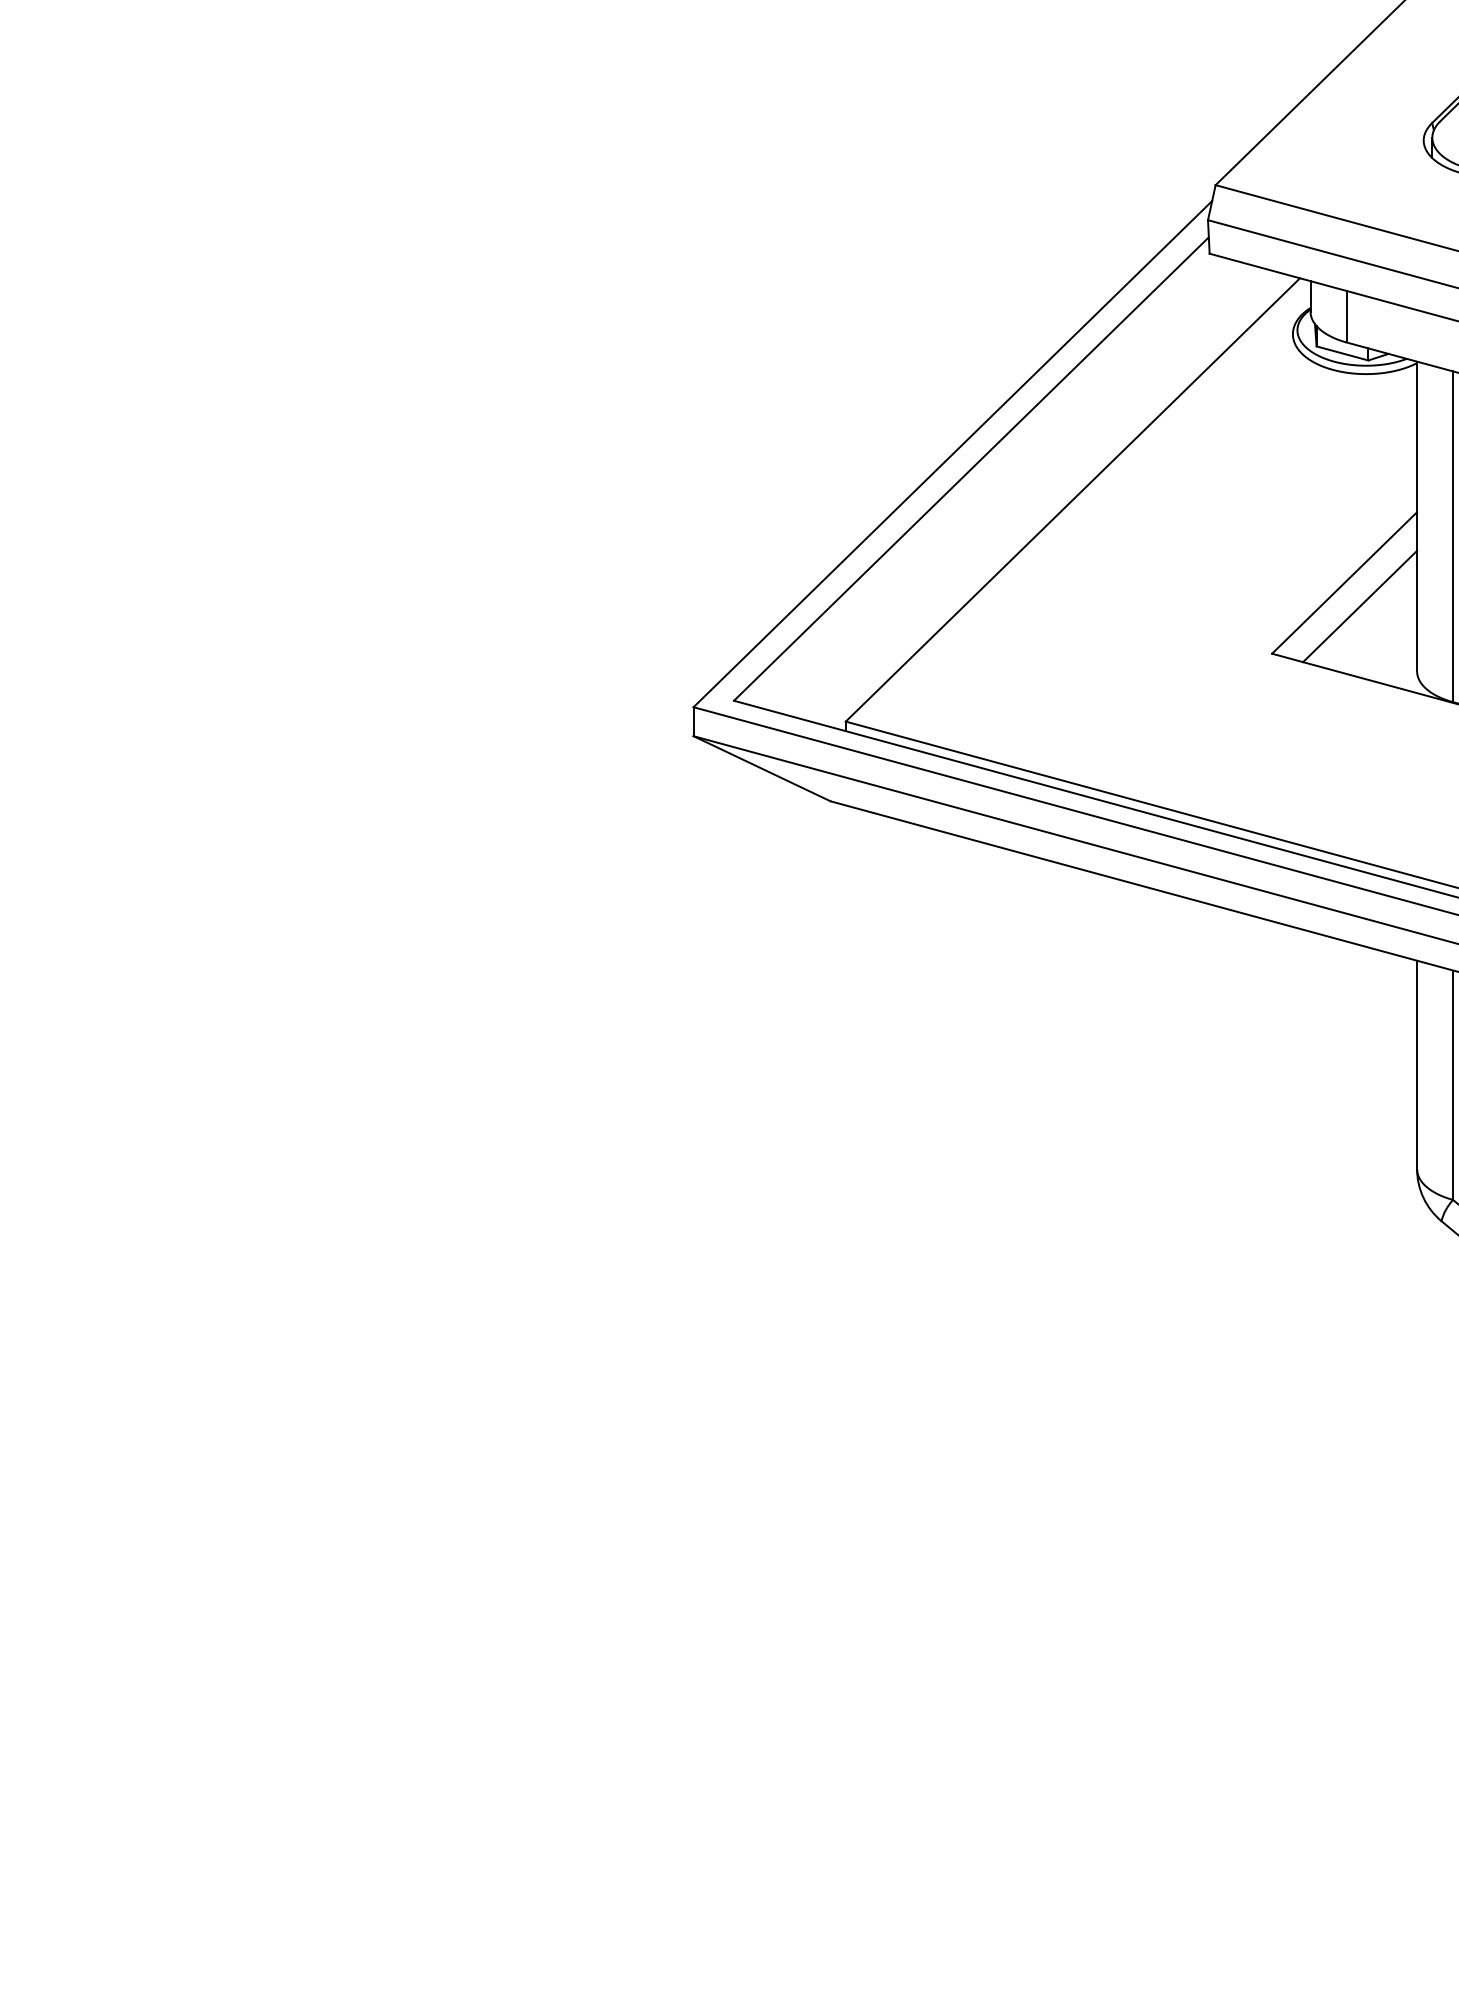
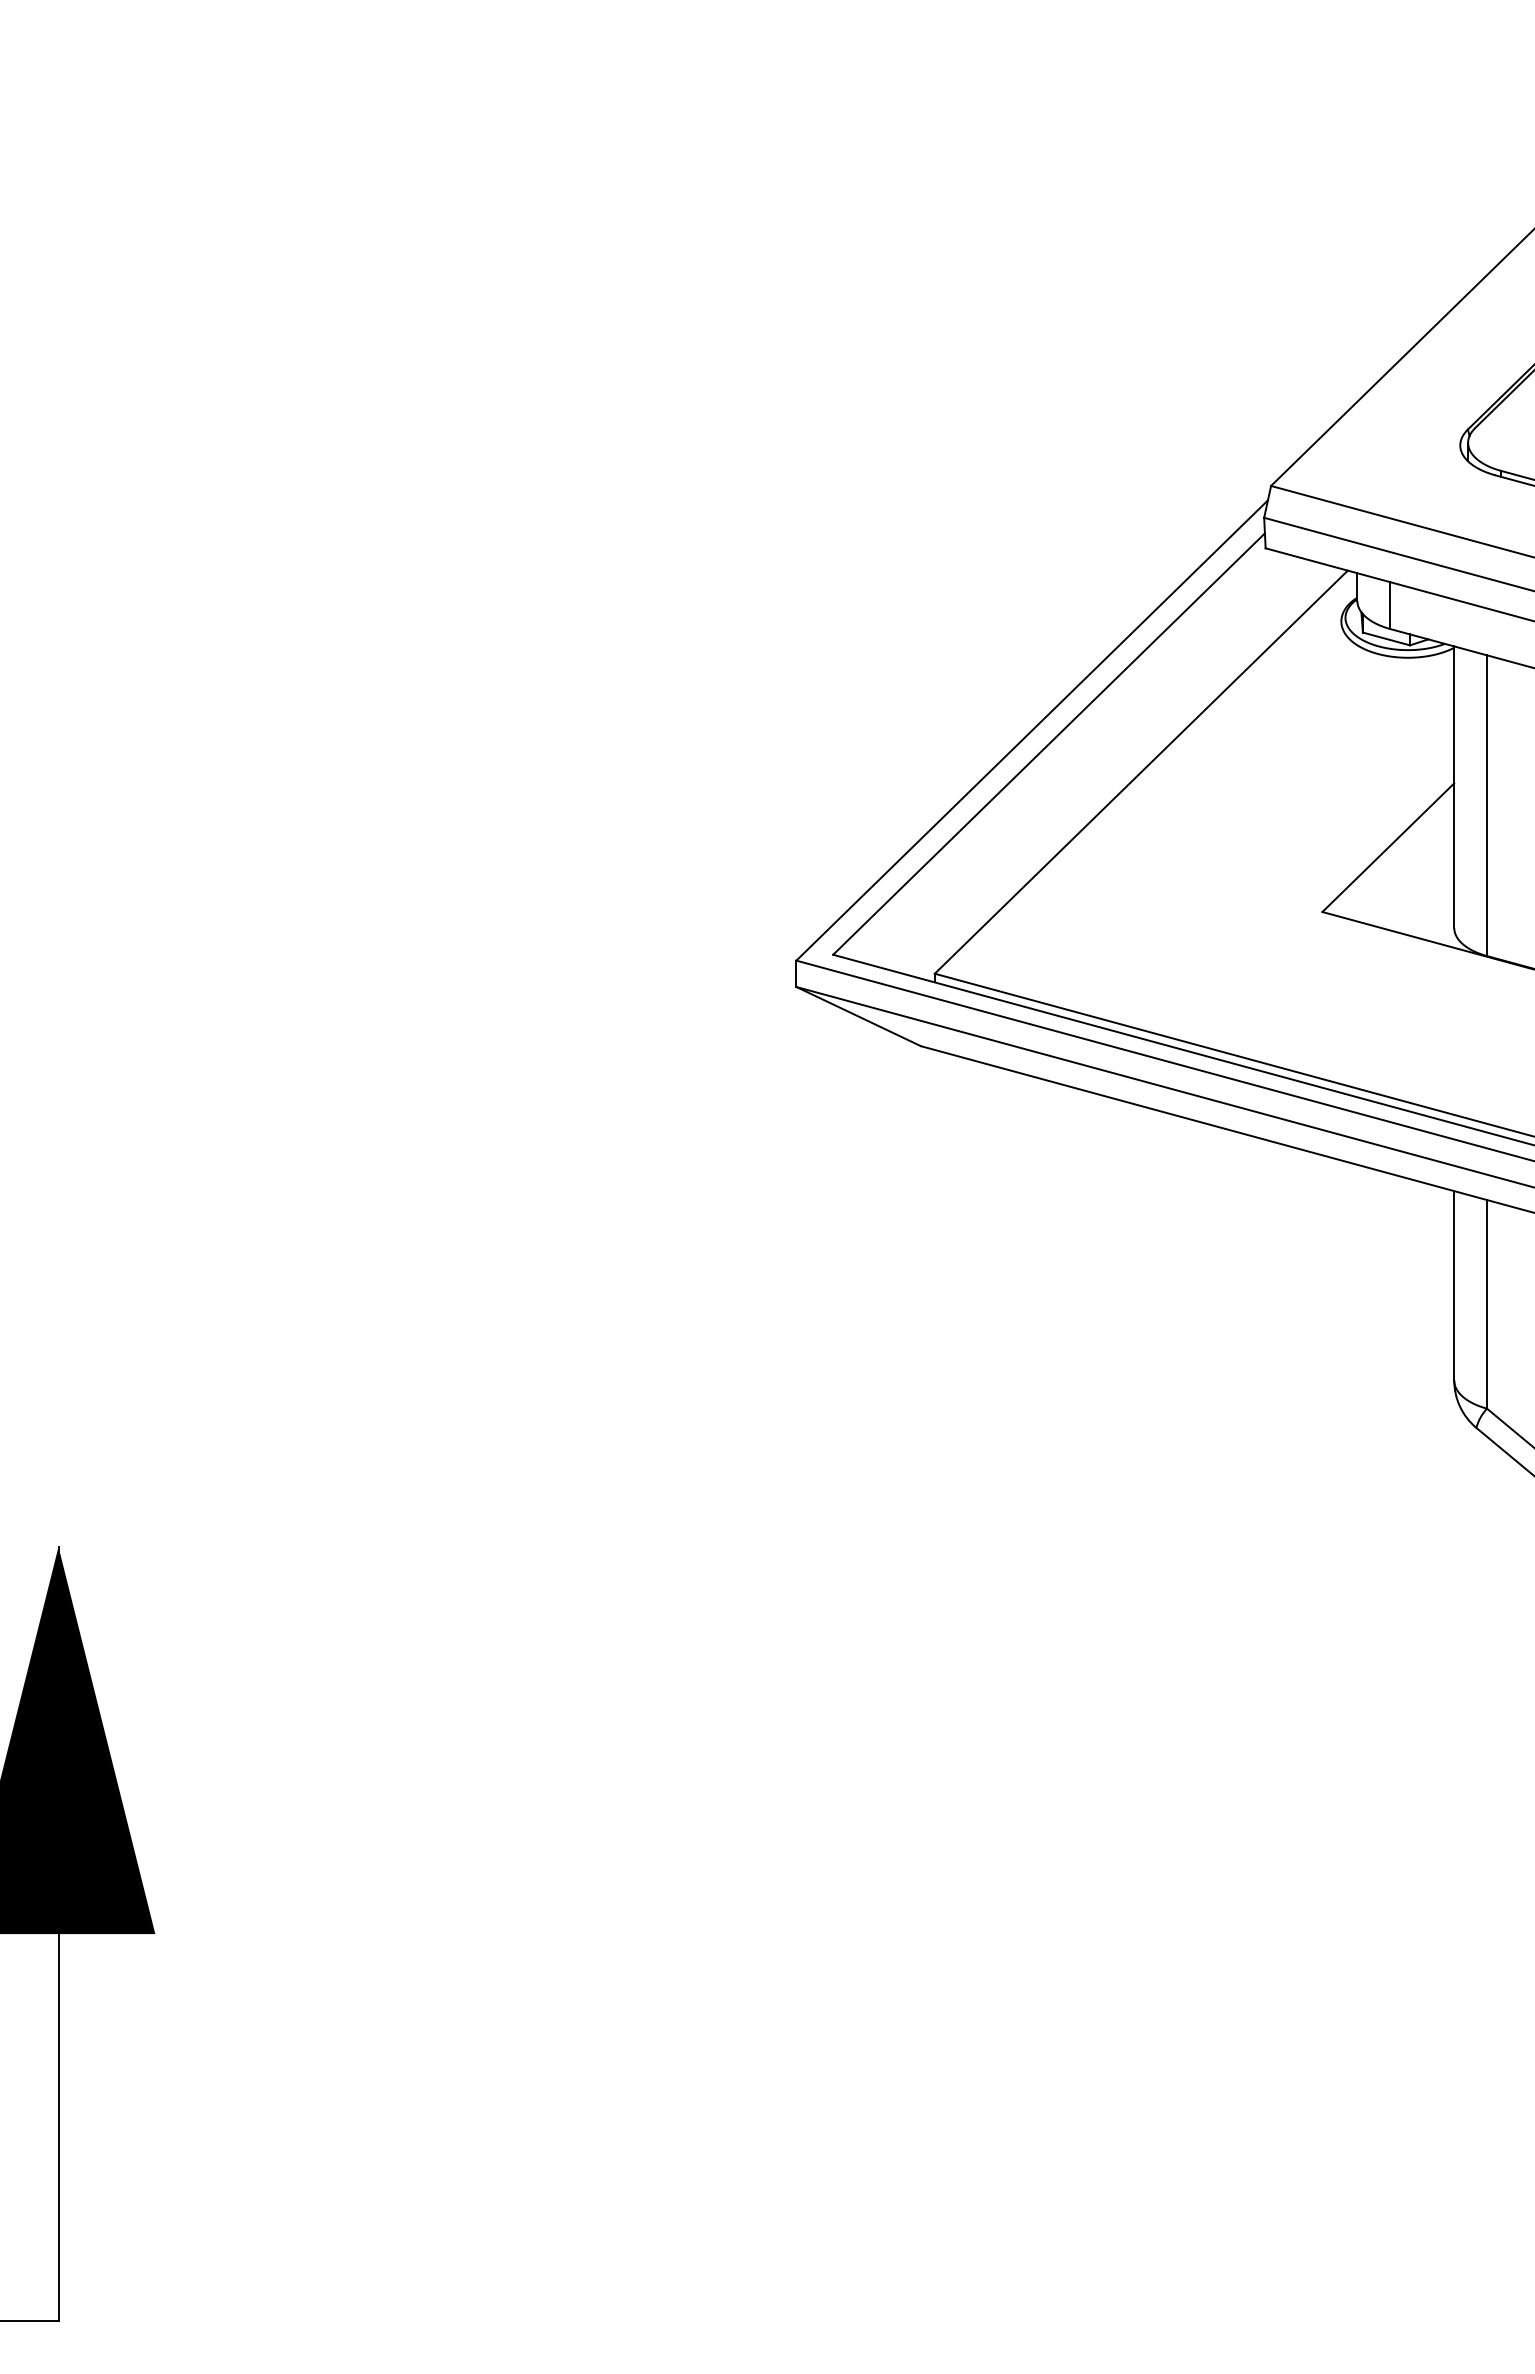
line: (1360, 605) -> (1402, 868), removed

